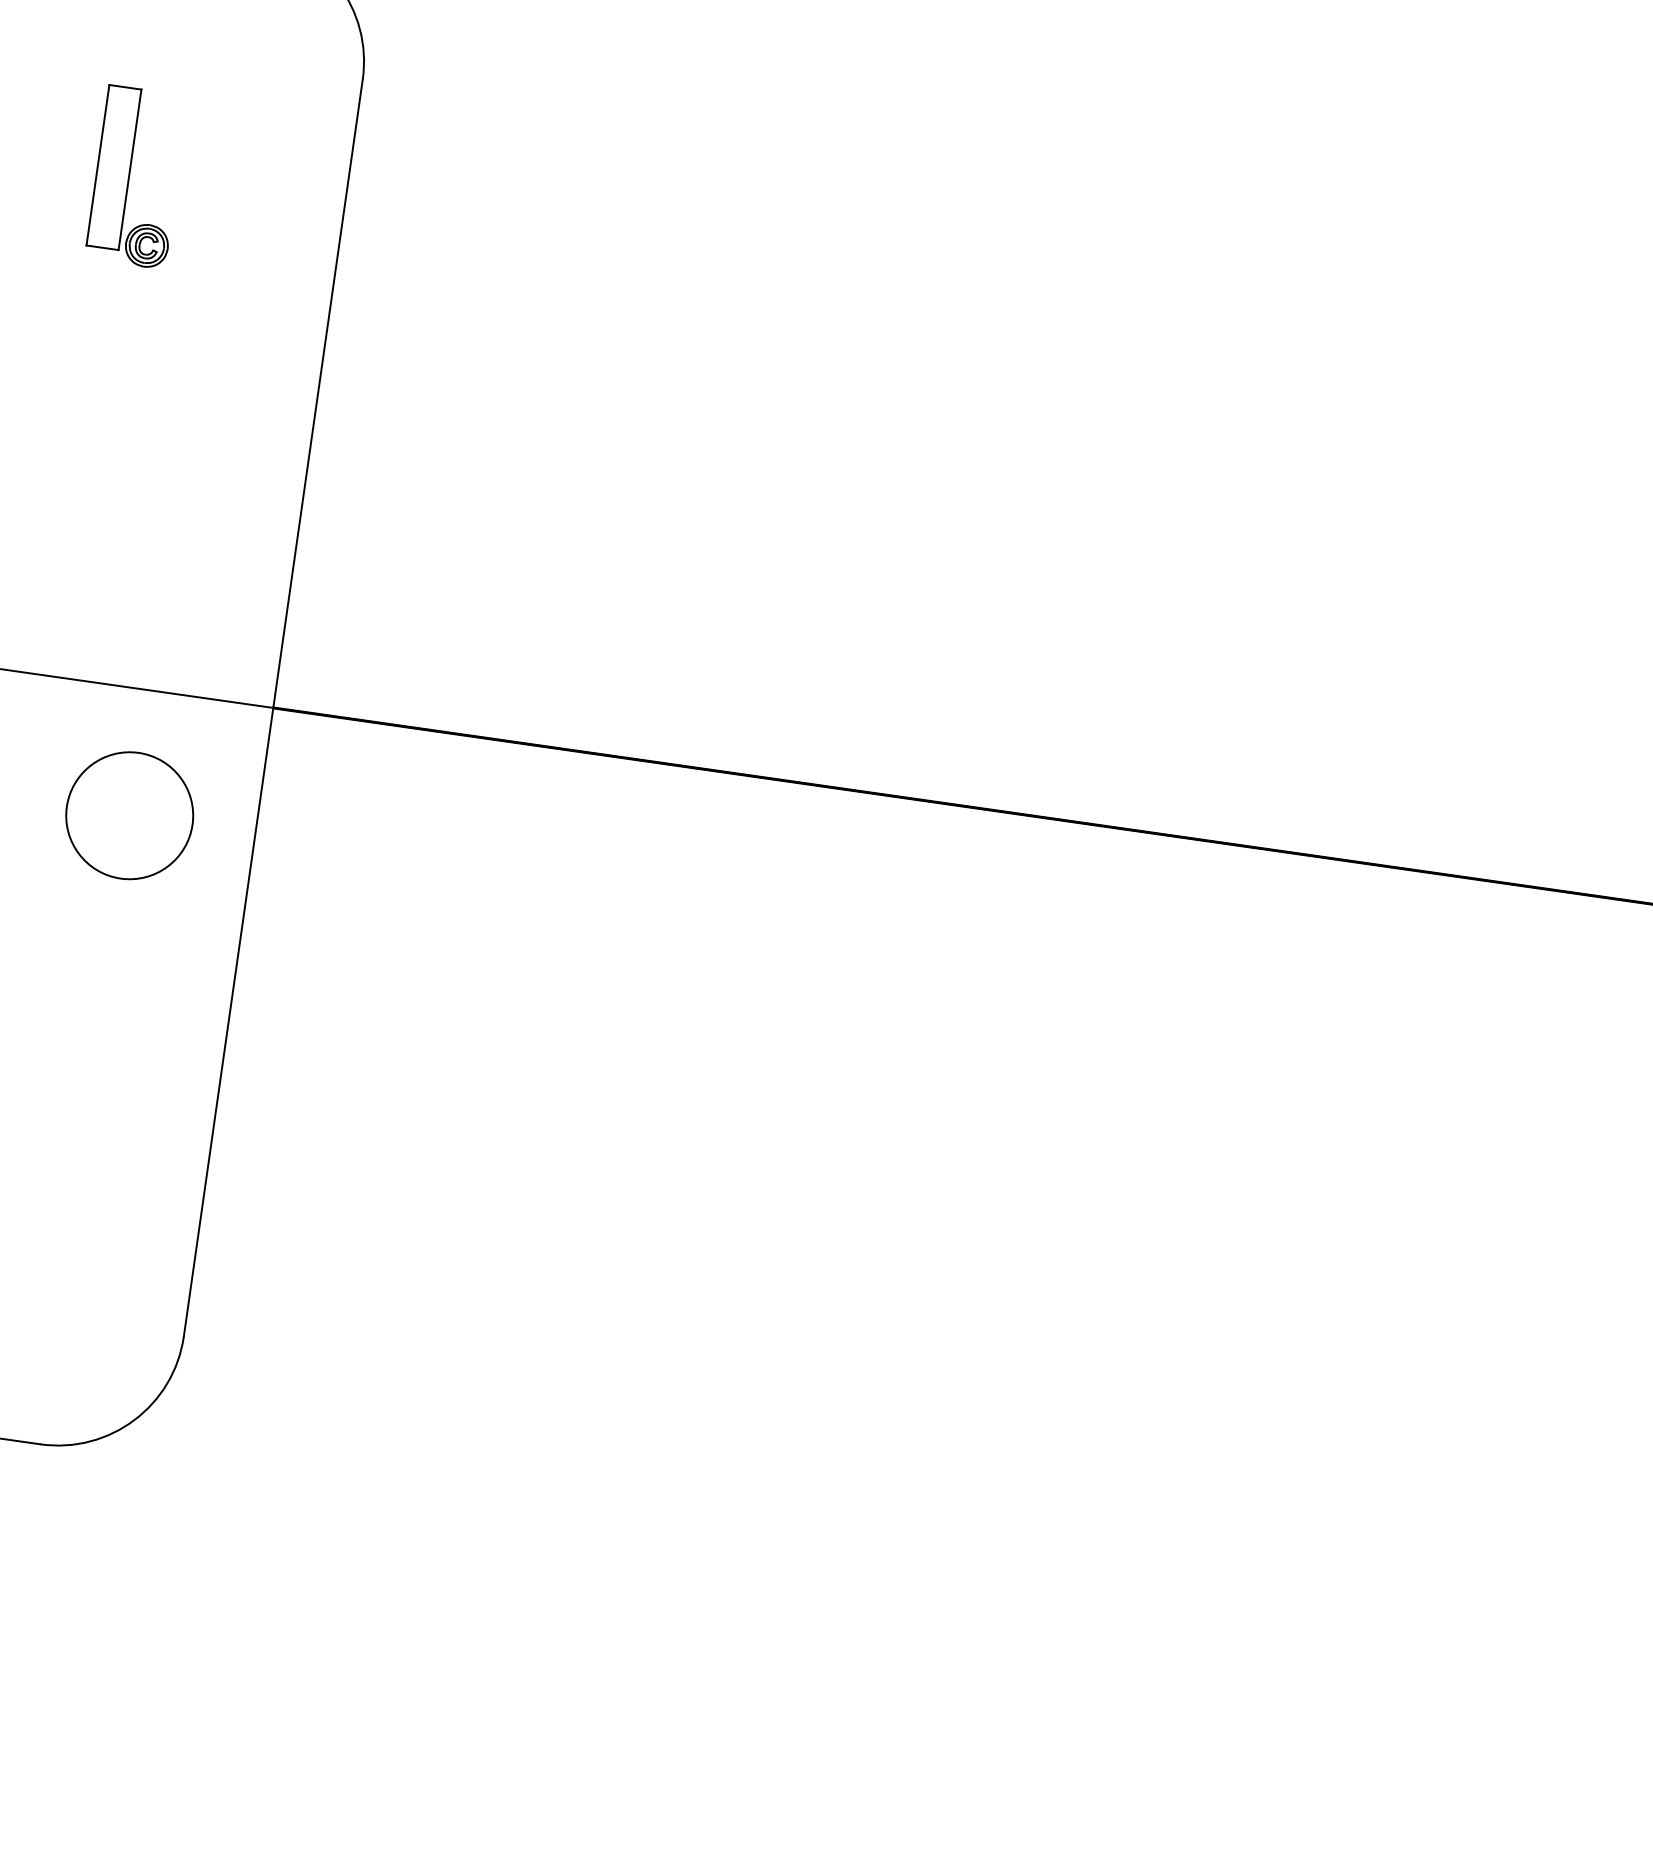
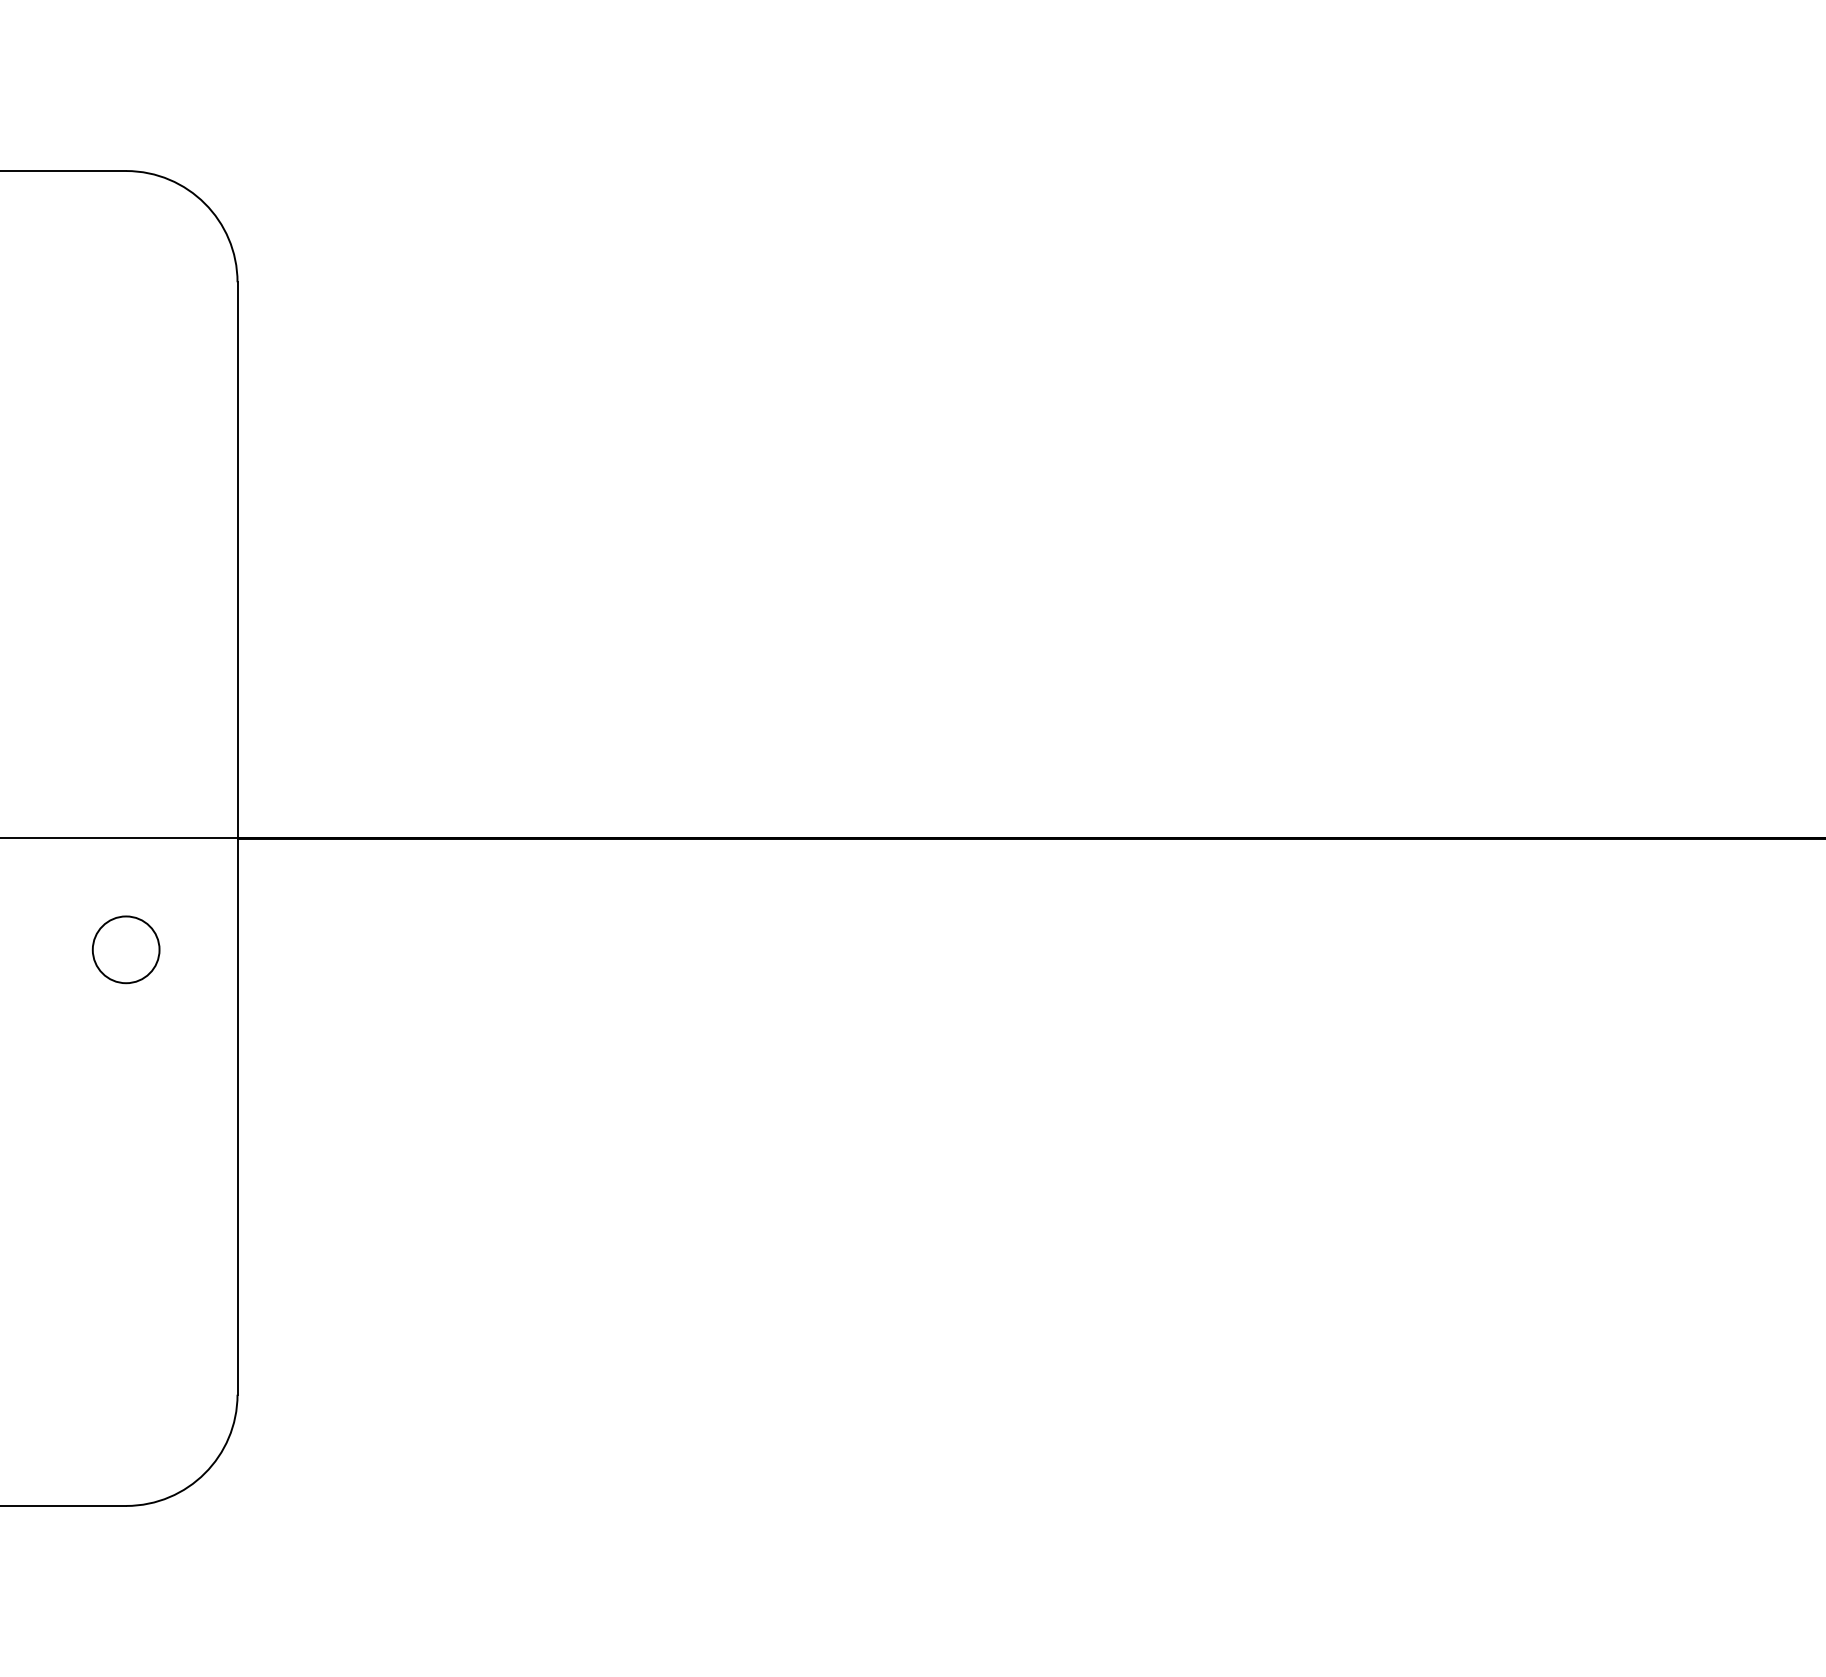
part: (136, 176) -> (53, 394), removed
circle: (128, 815) -> (125, 949), size x0.6

